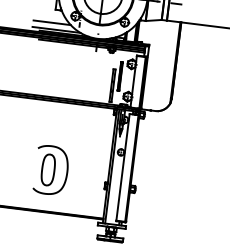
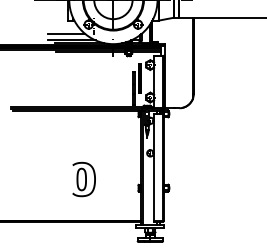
part: (51, 170) -> (83, 179), size x0.7

